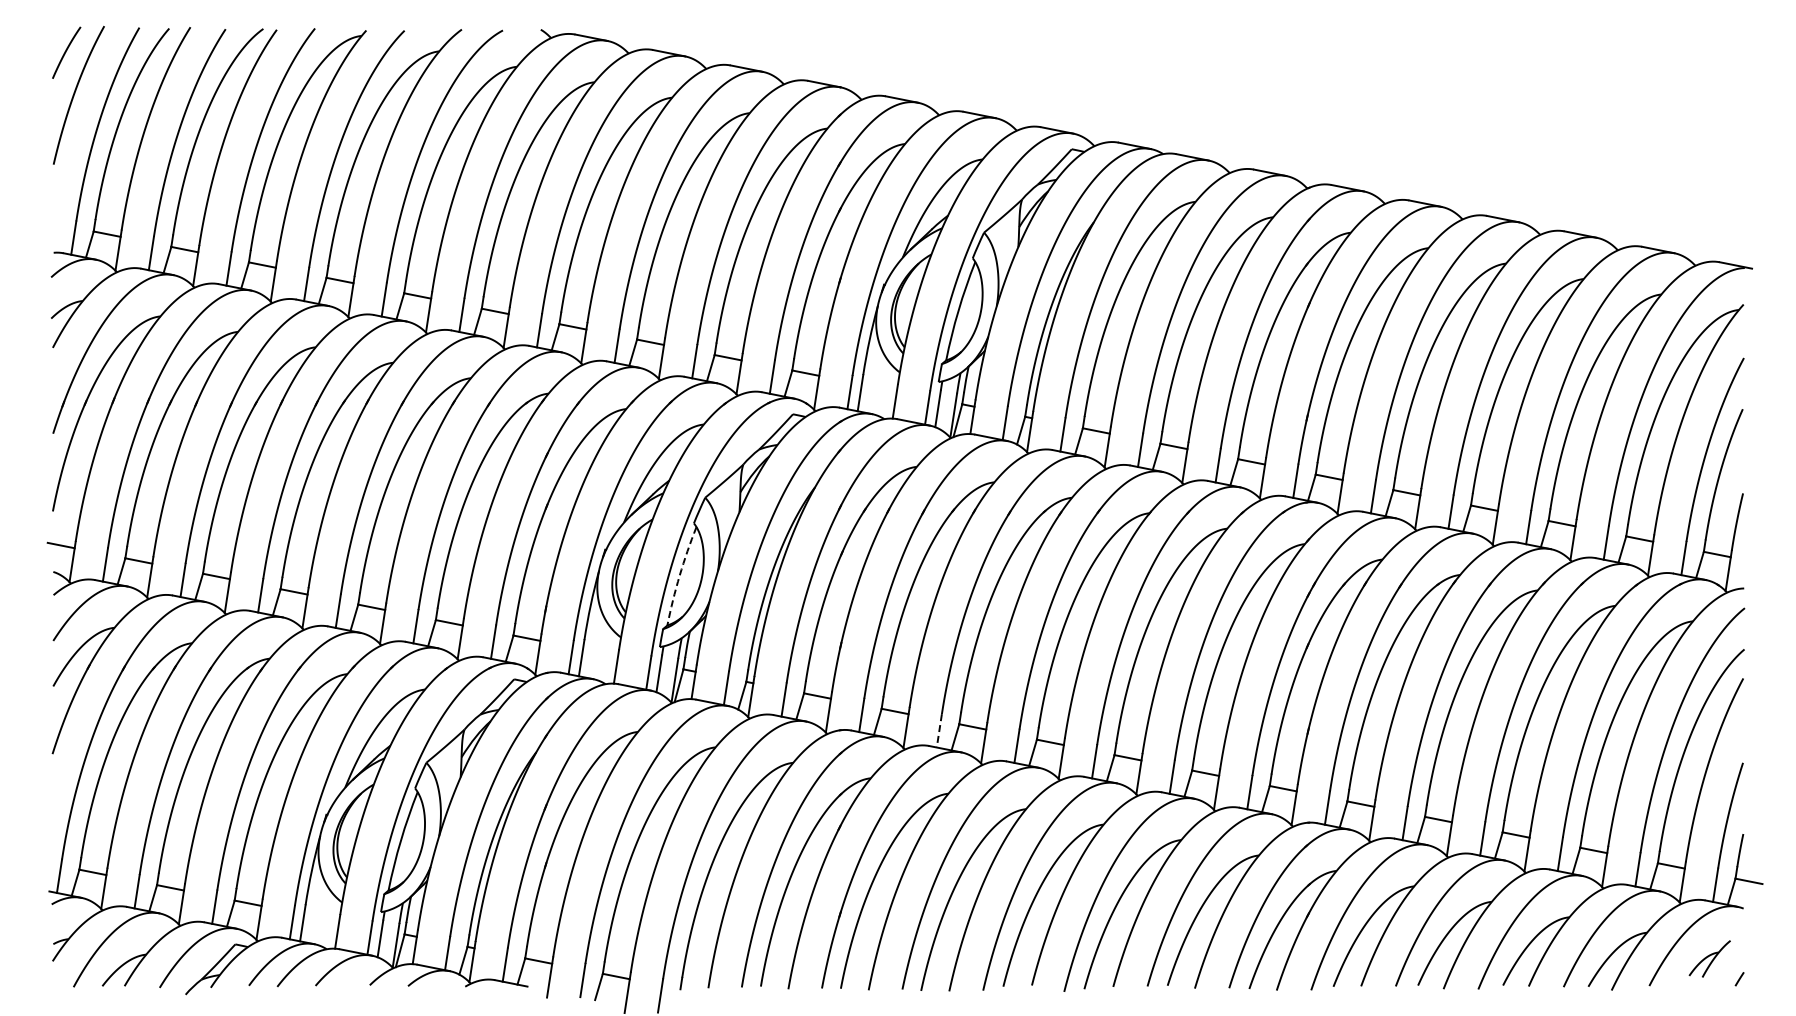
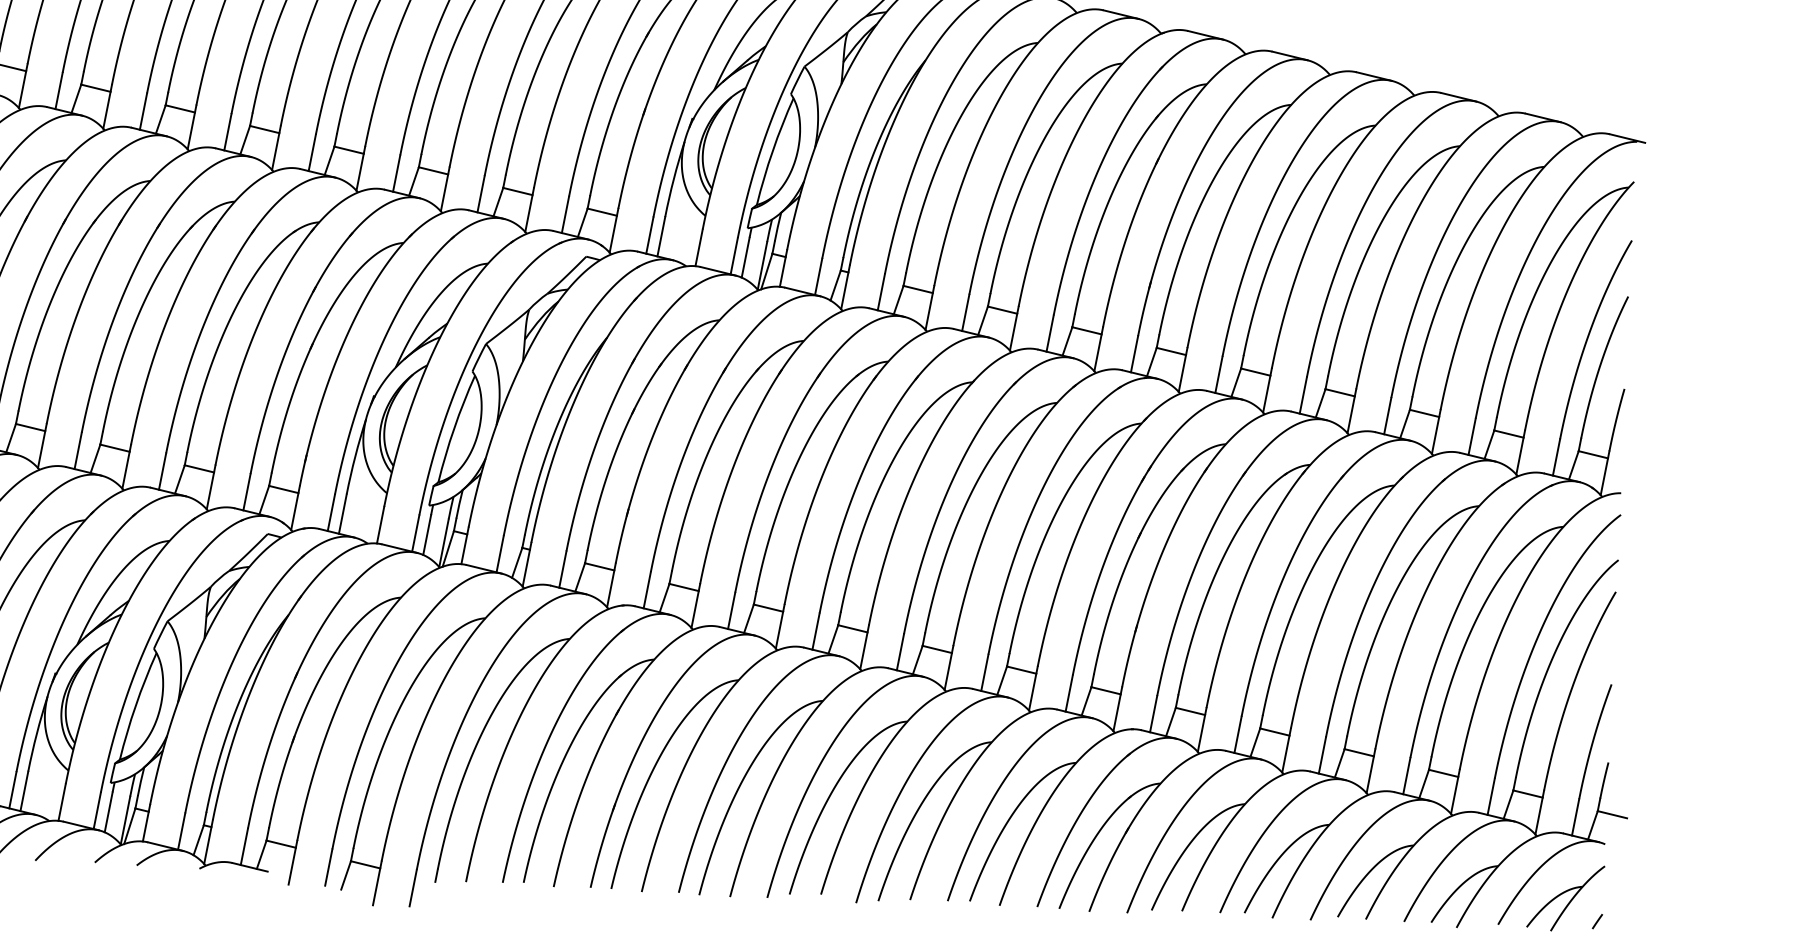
arc: (679, 575) -> (454, 428), dashed -> solid
line: (939, 730) -> (731, 610), dashed -> solid
part: (1709, 958) -> (1565, 897), size x1.67

